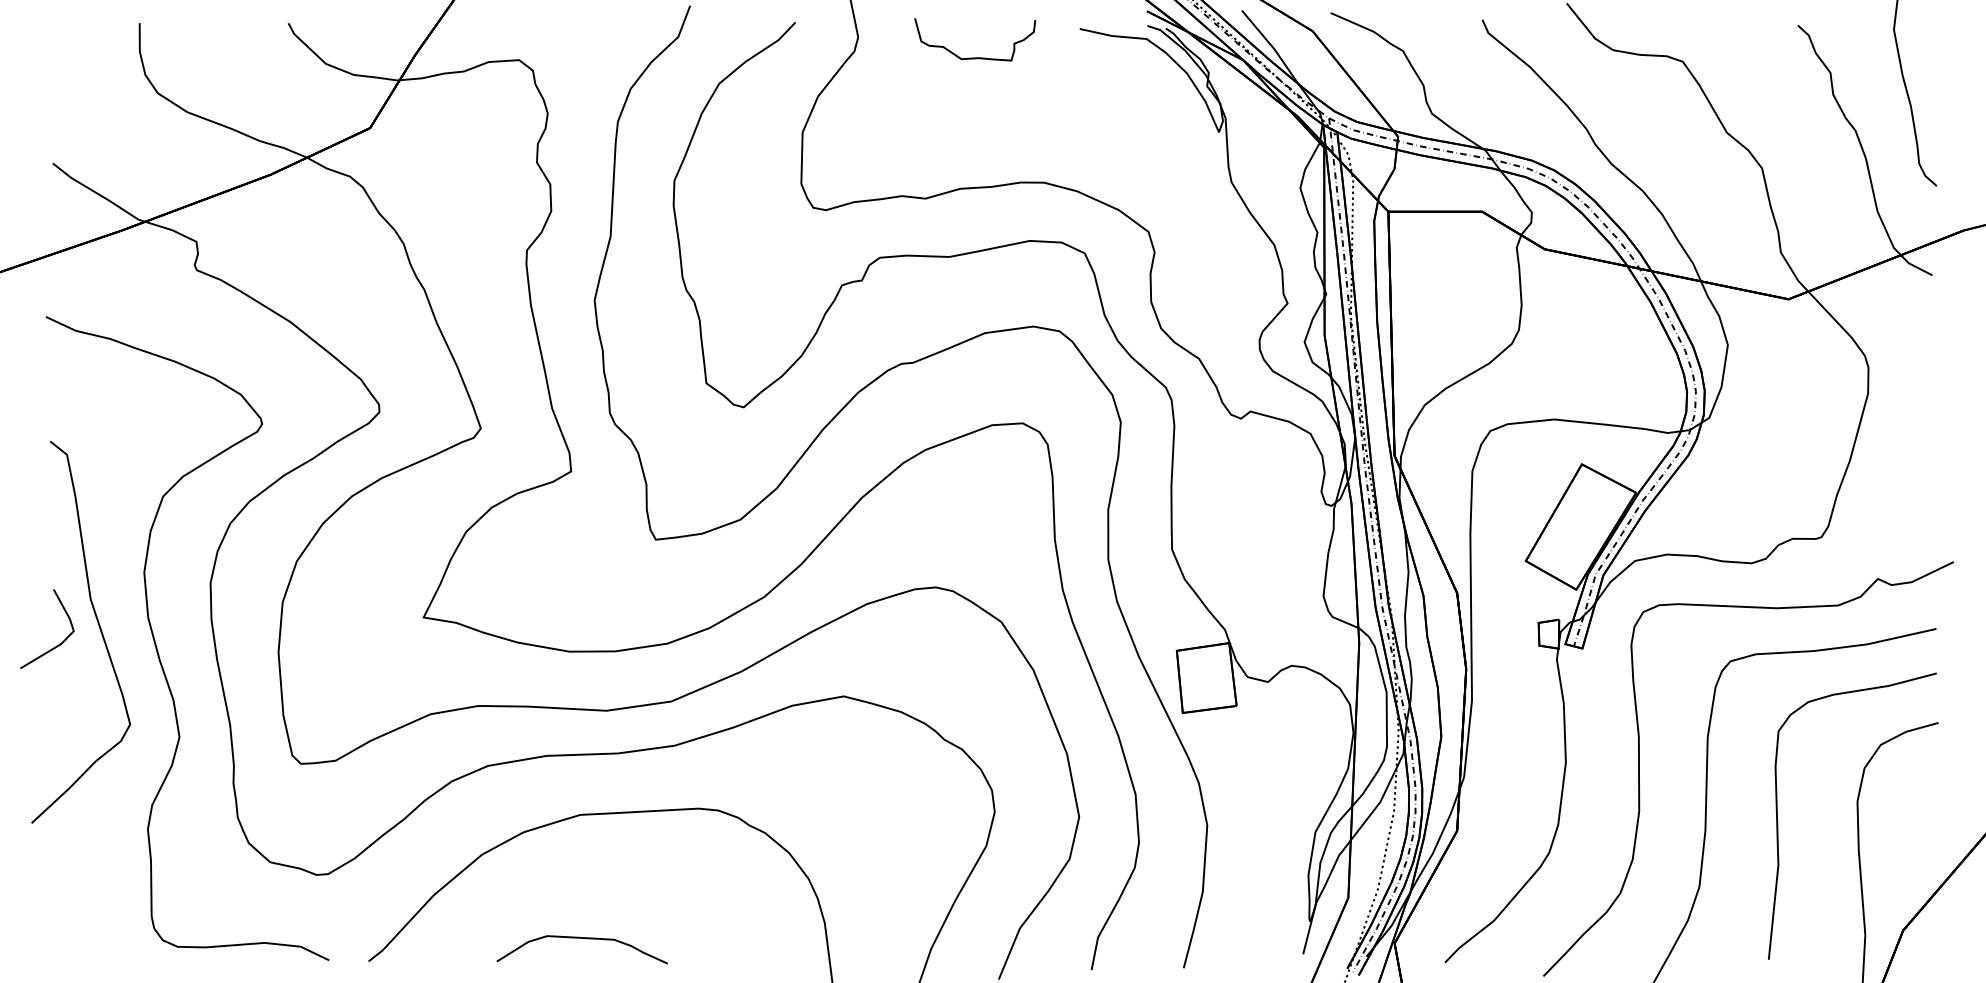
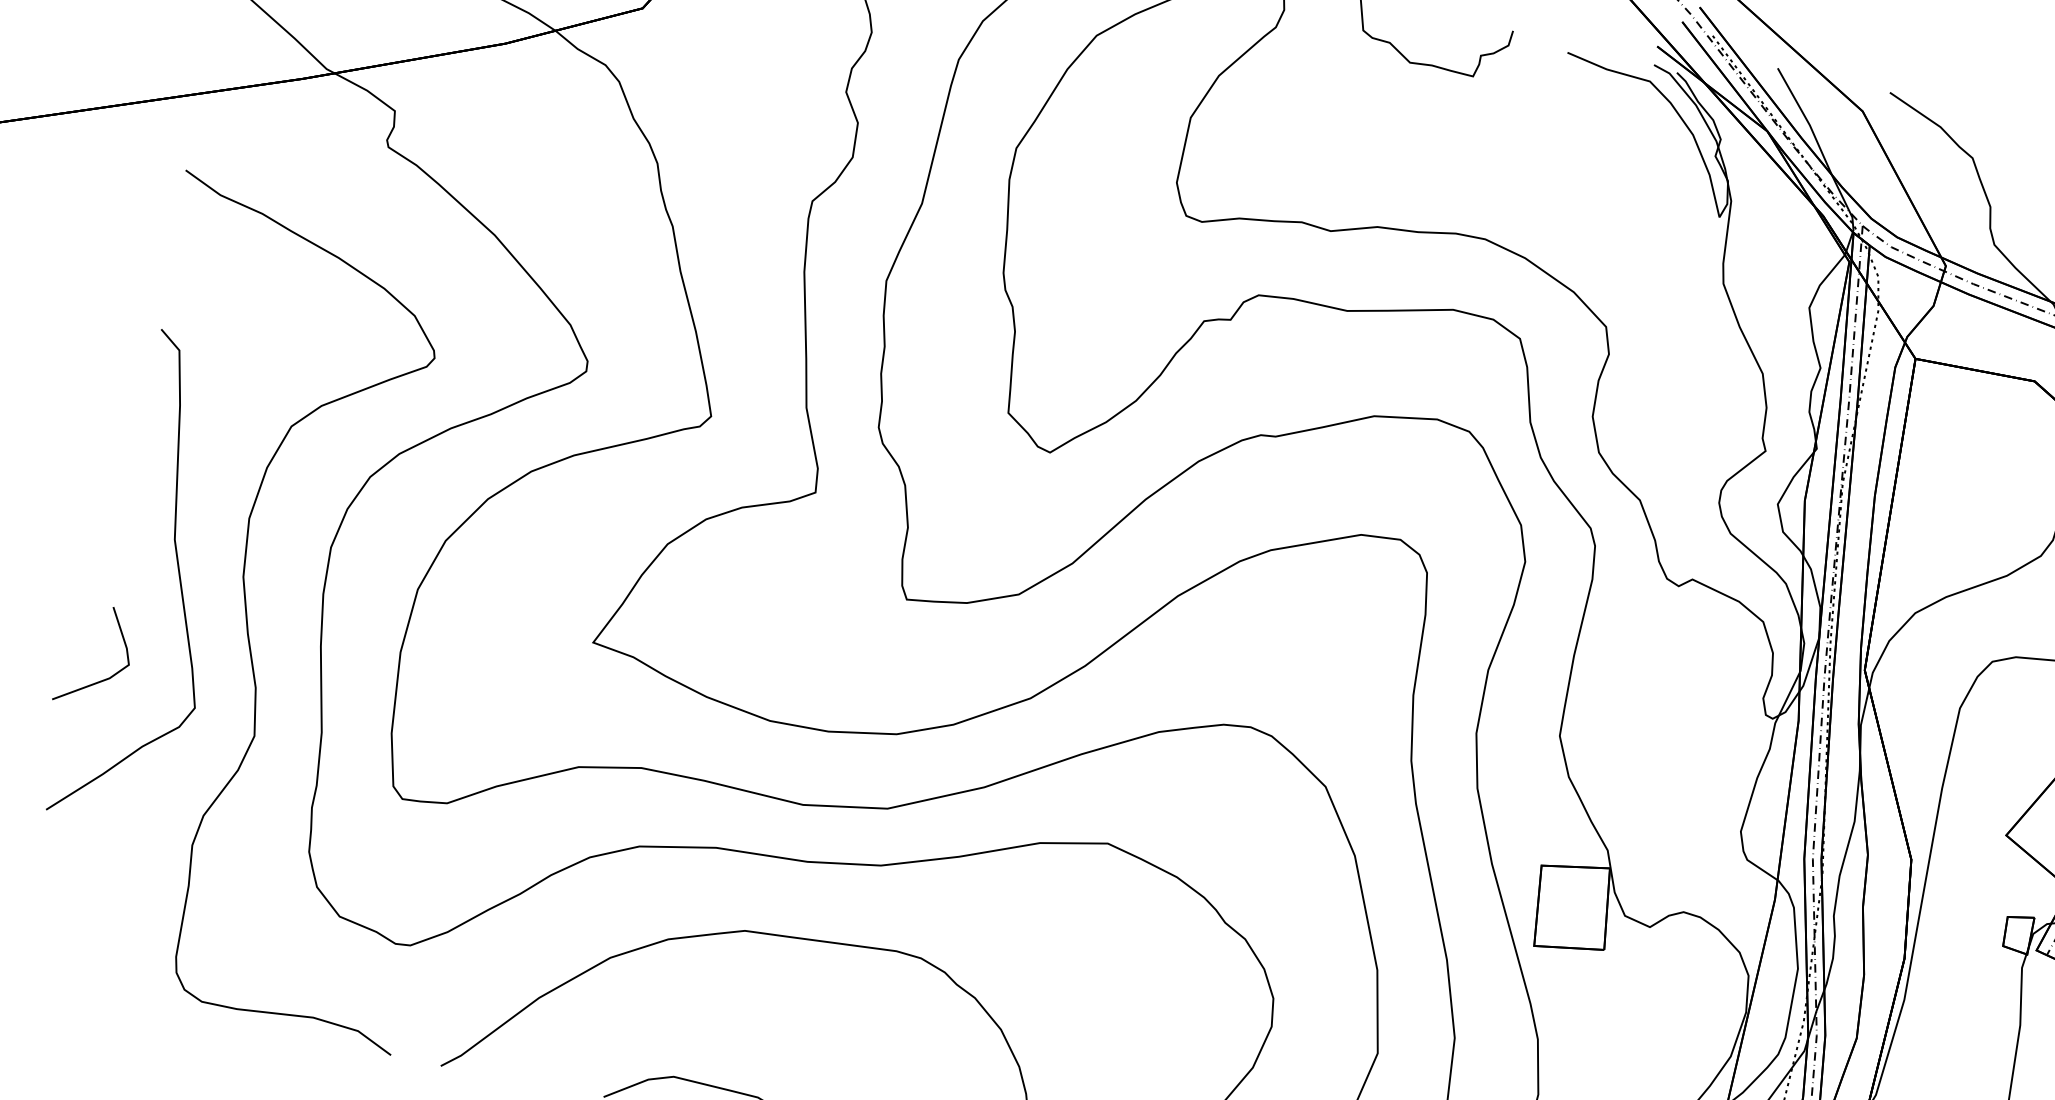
line: (56, 645) -> (103, 678), moved

